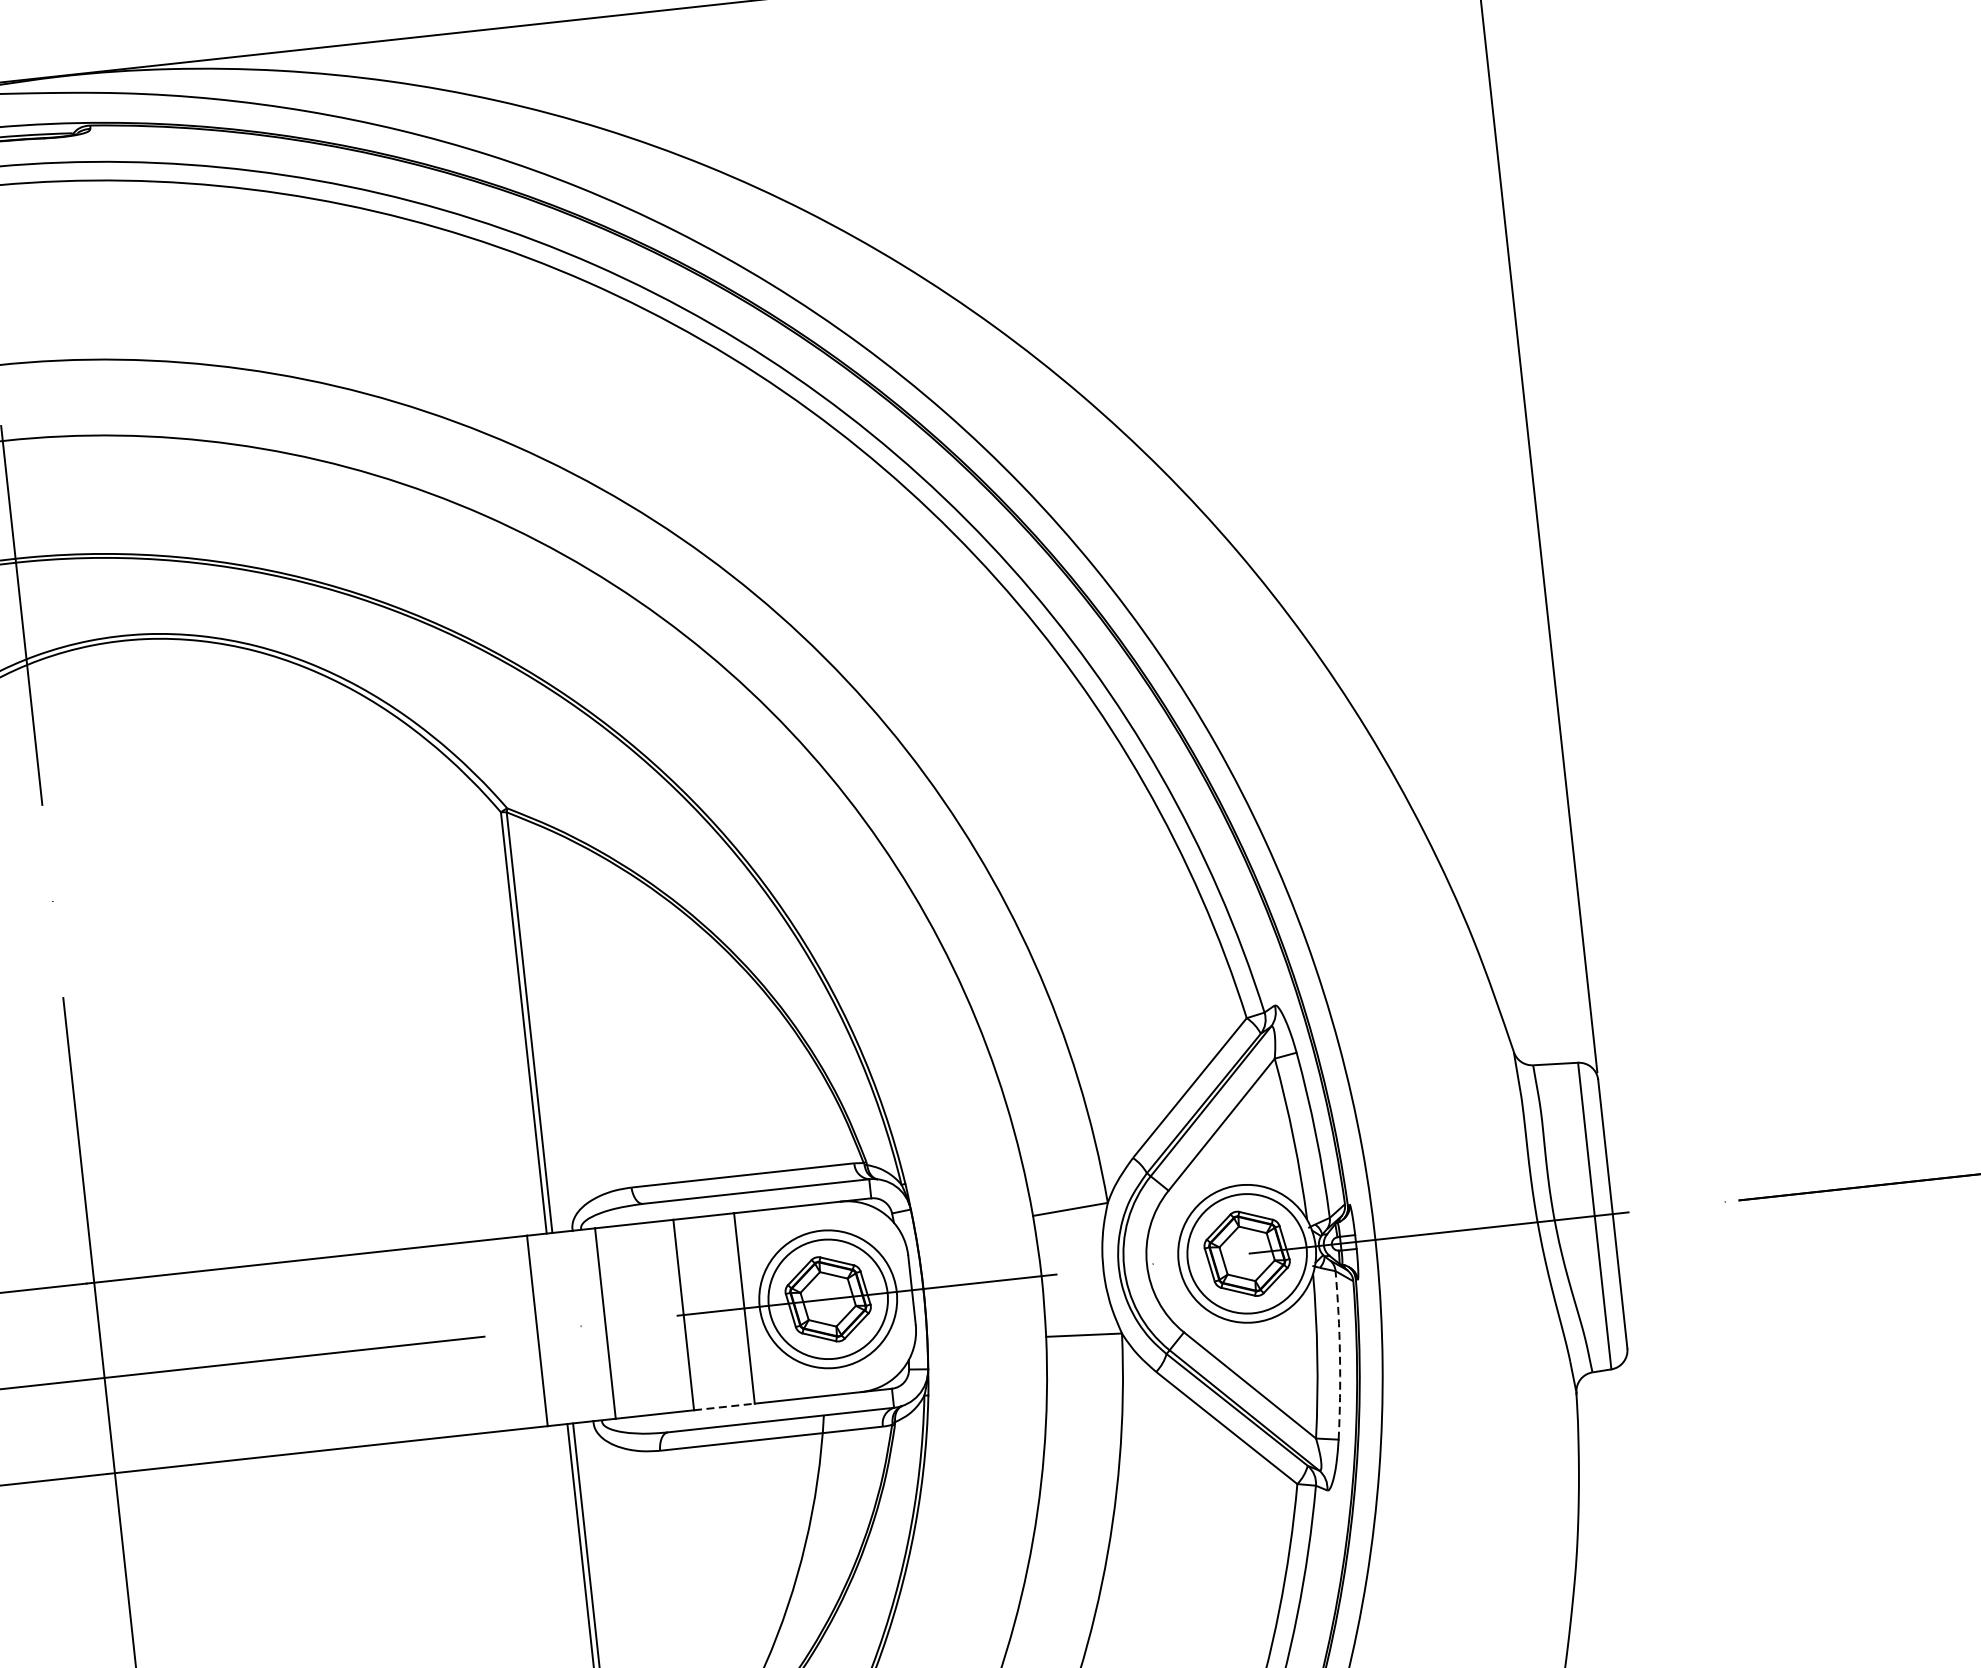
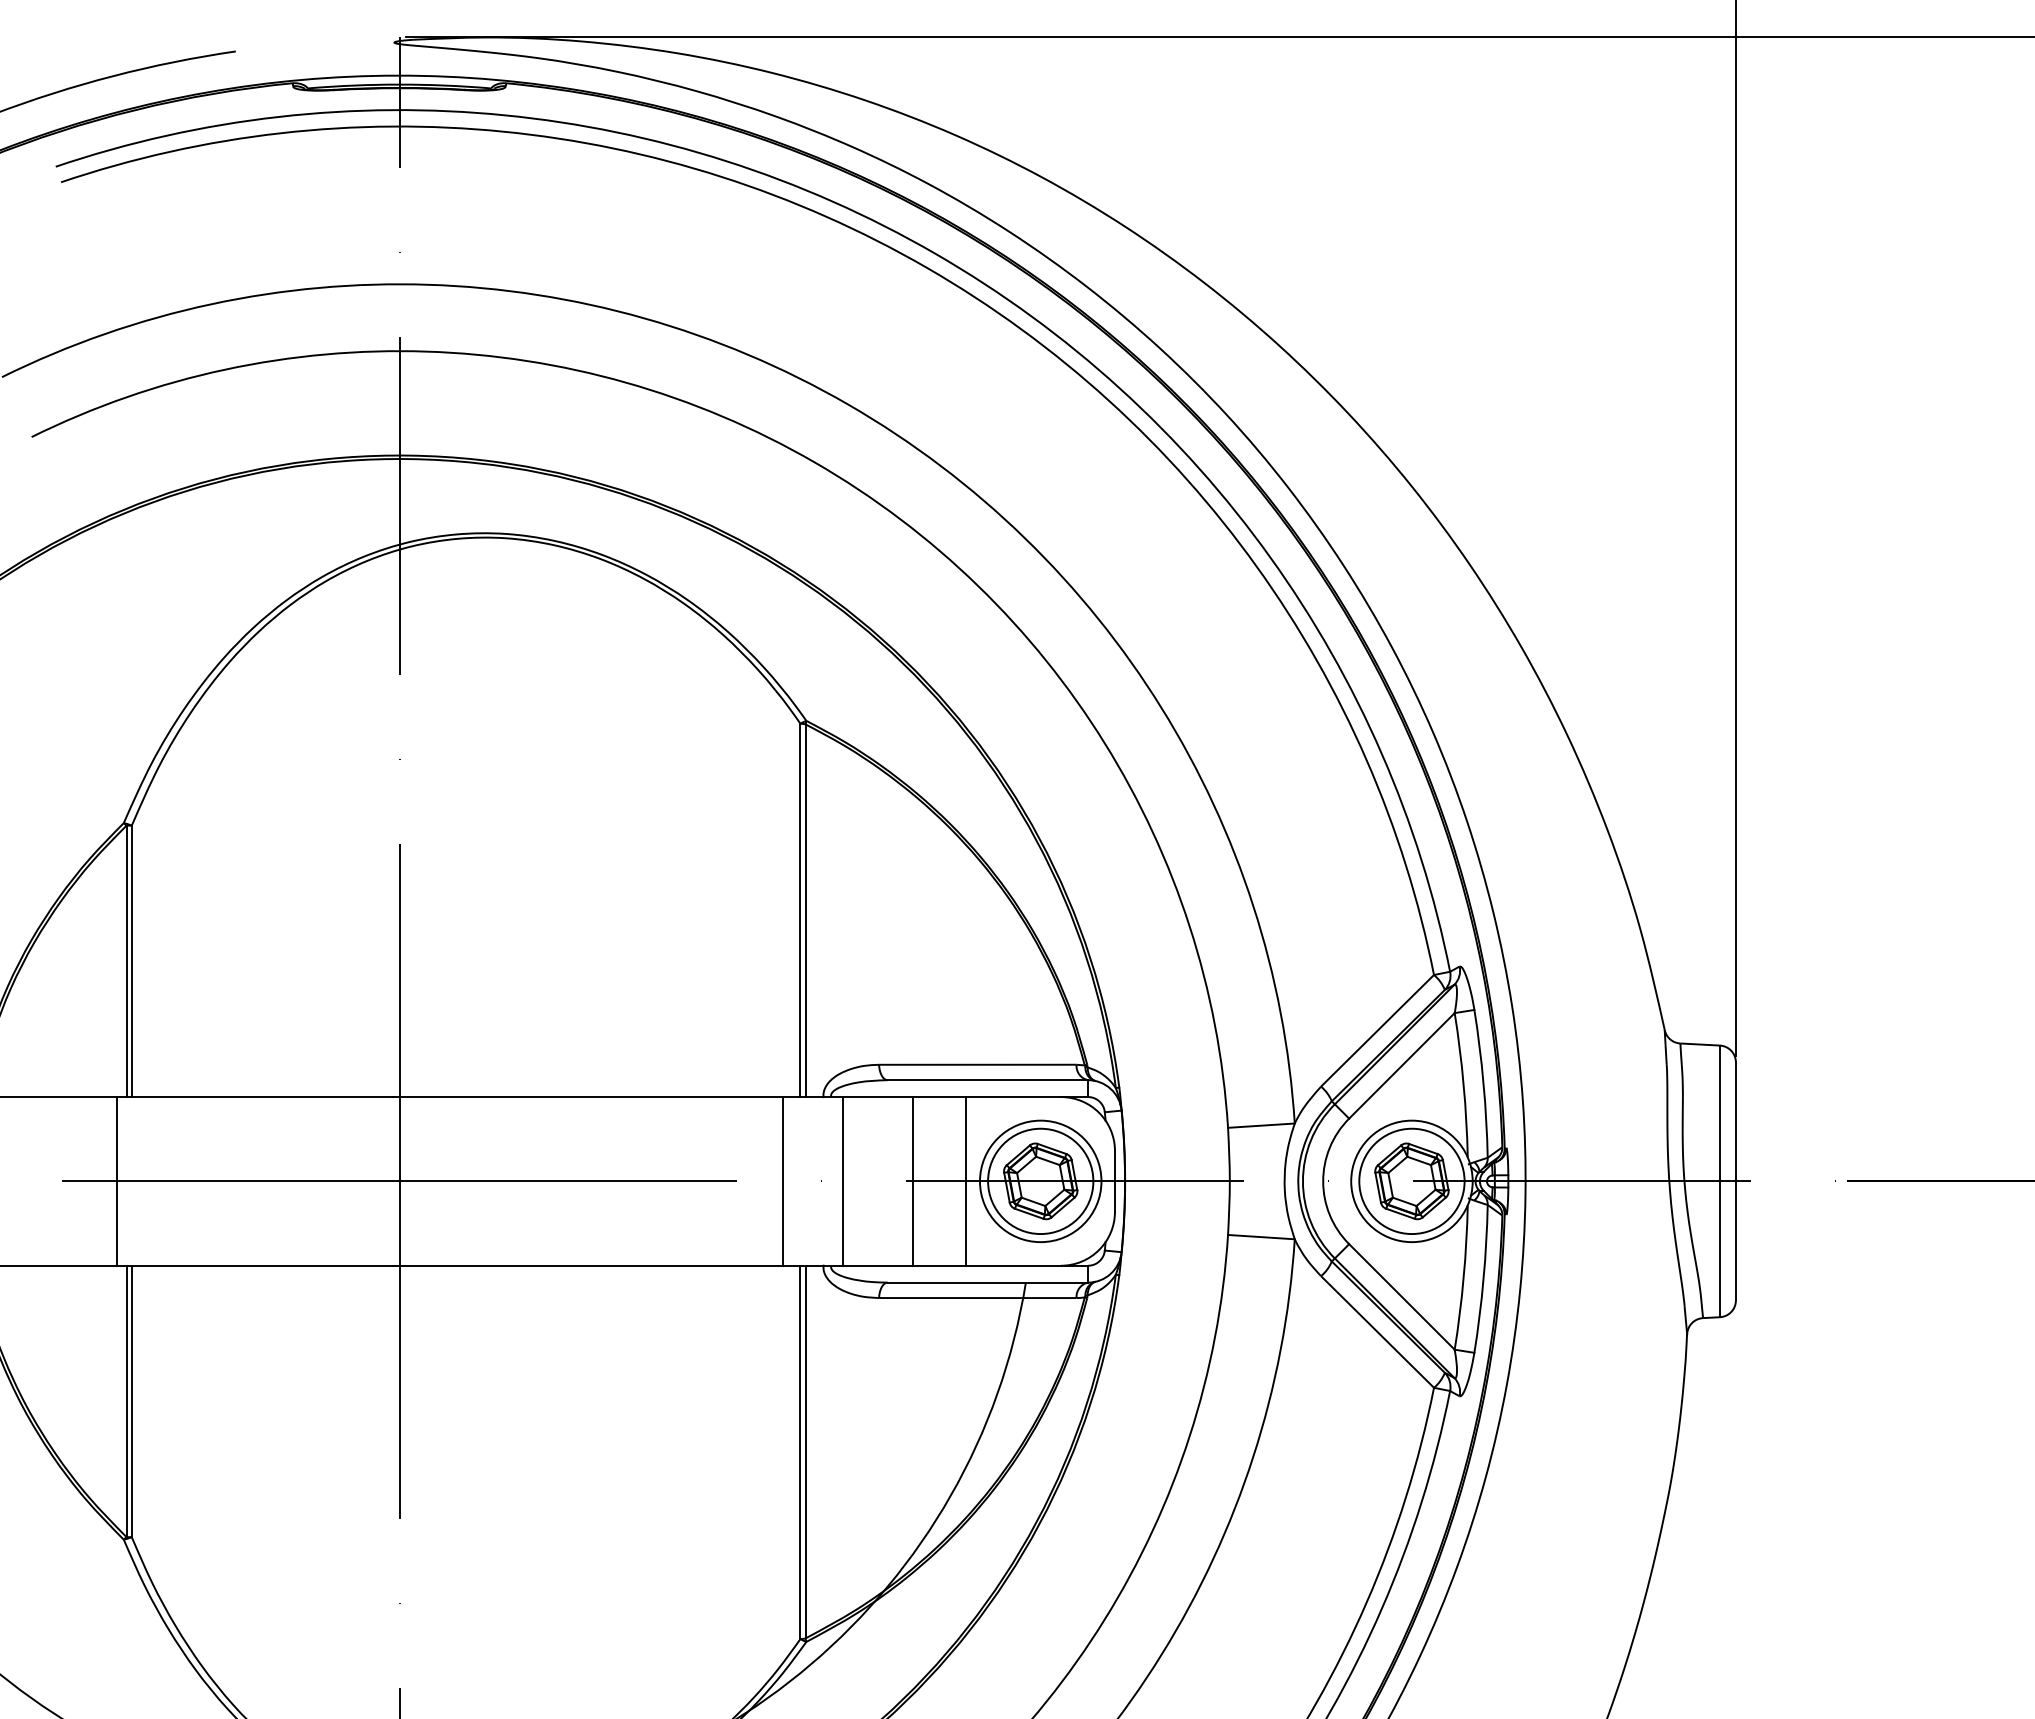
arc: (1339, 1355) -> (1483, 1279), dashed -> solid
line: (724, 1406) -> (939, 1265), dashed -> solid

